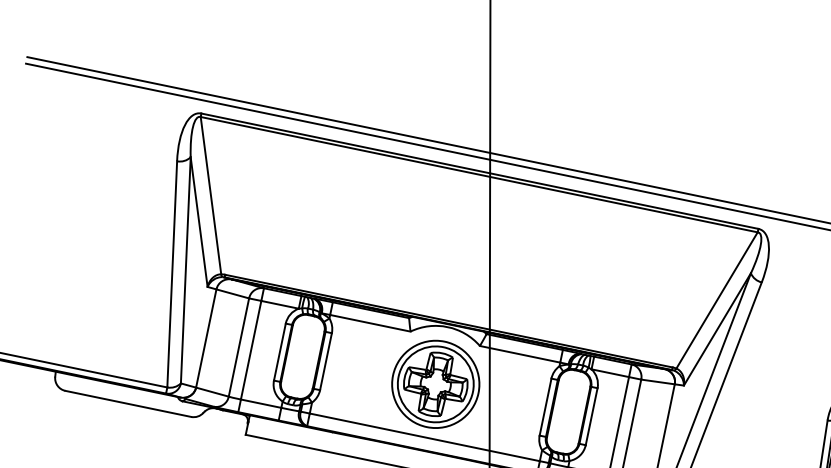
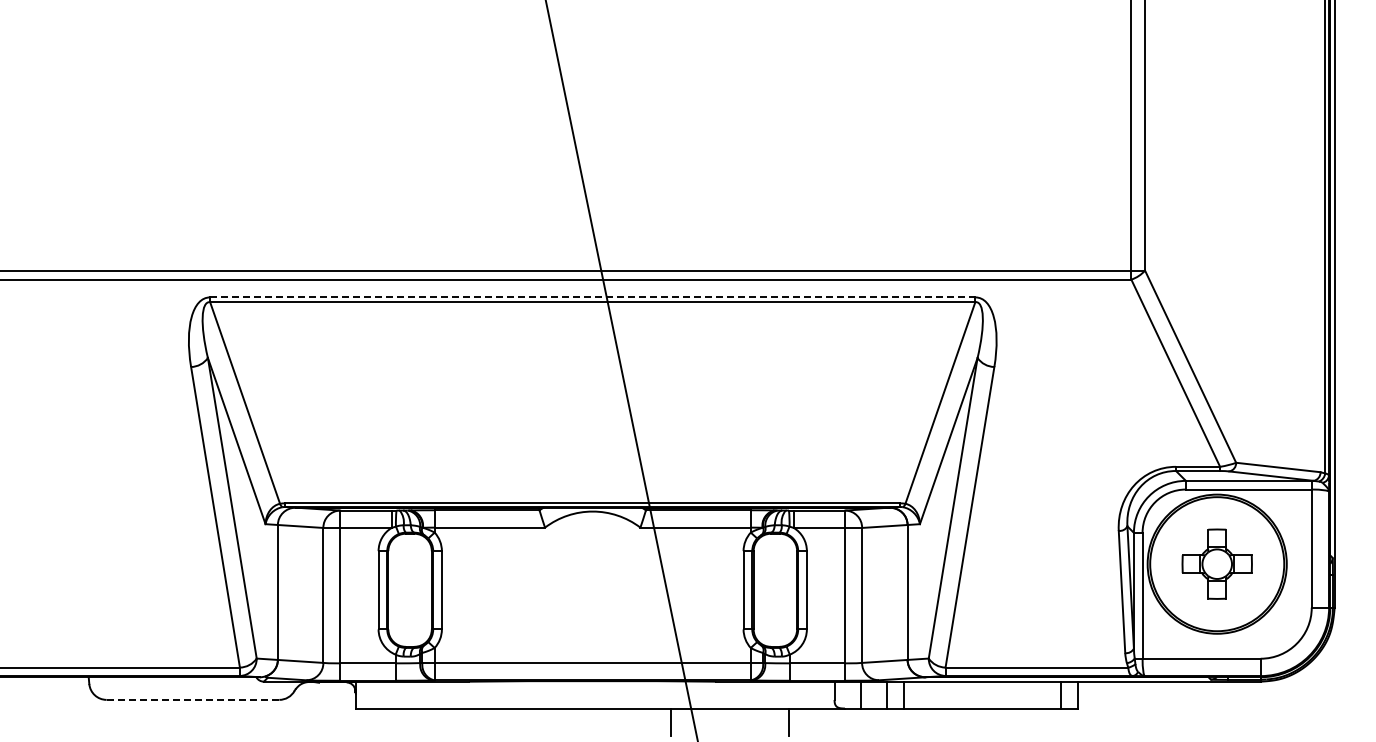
line: (479, 171) -> (592, 297), solid -> dashed
part: (435, 383) -> (592, 589), removed
line: (128, 403) -> (192, 699), solid -> dashed

